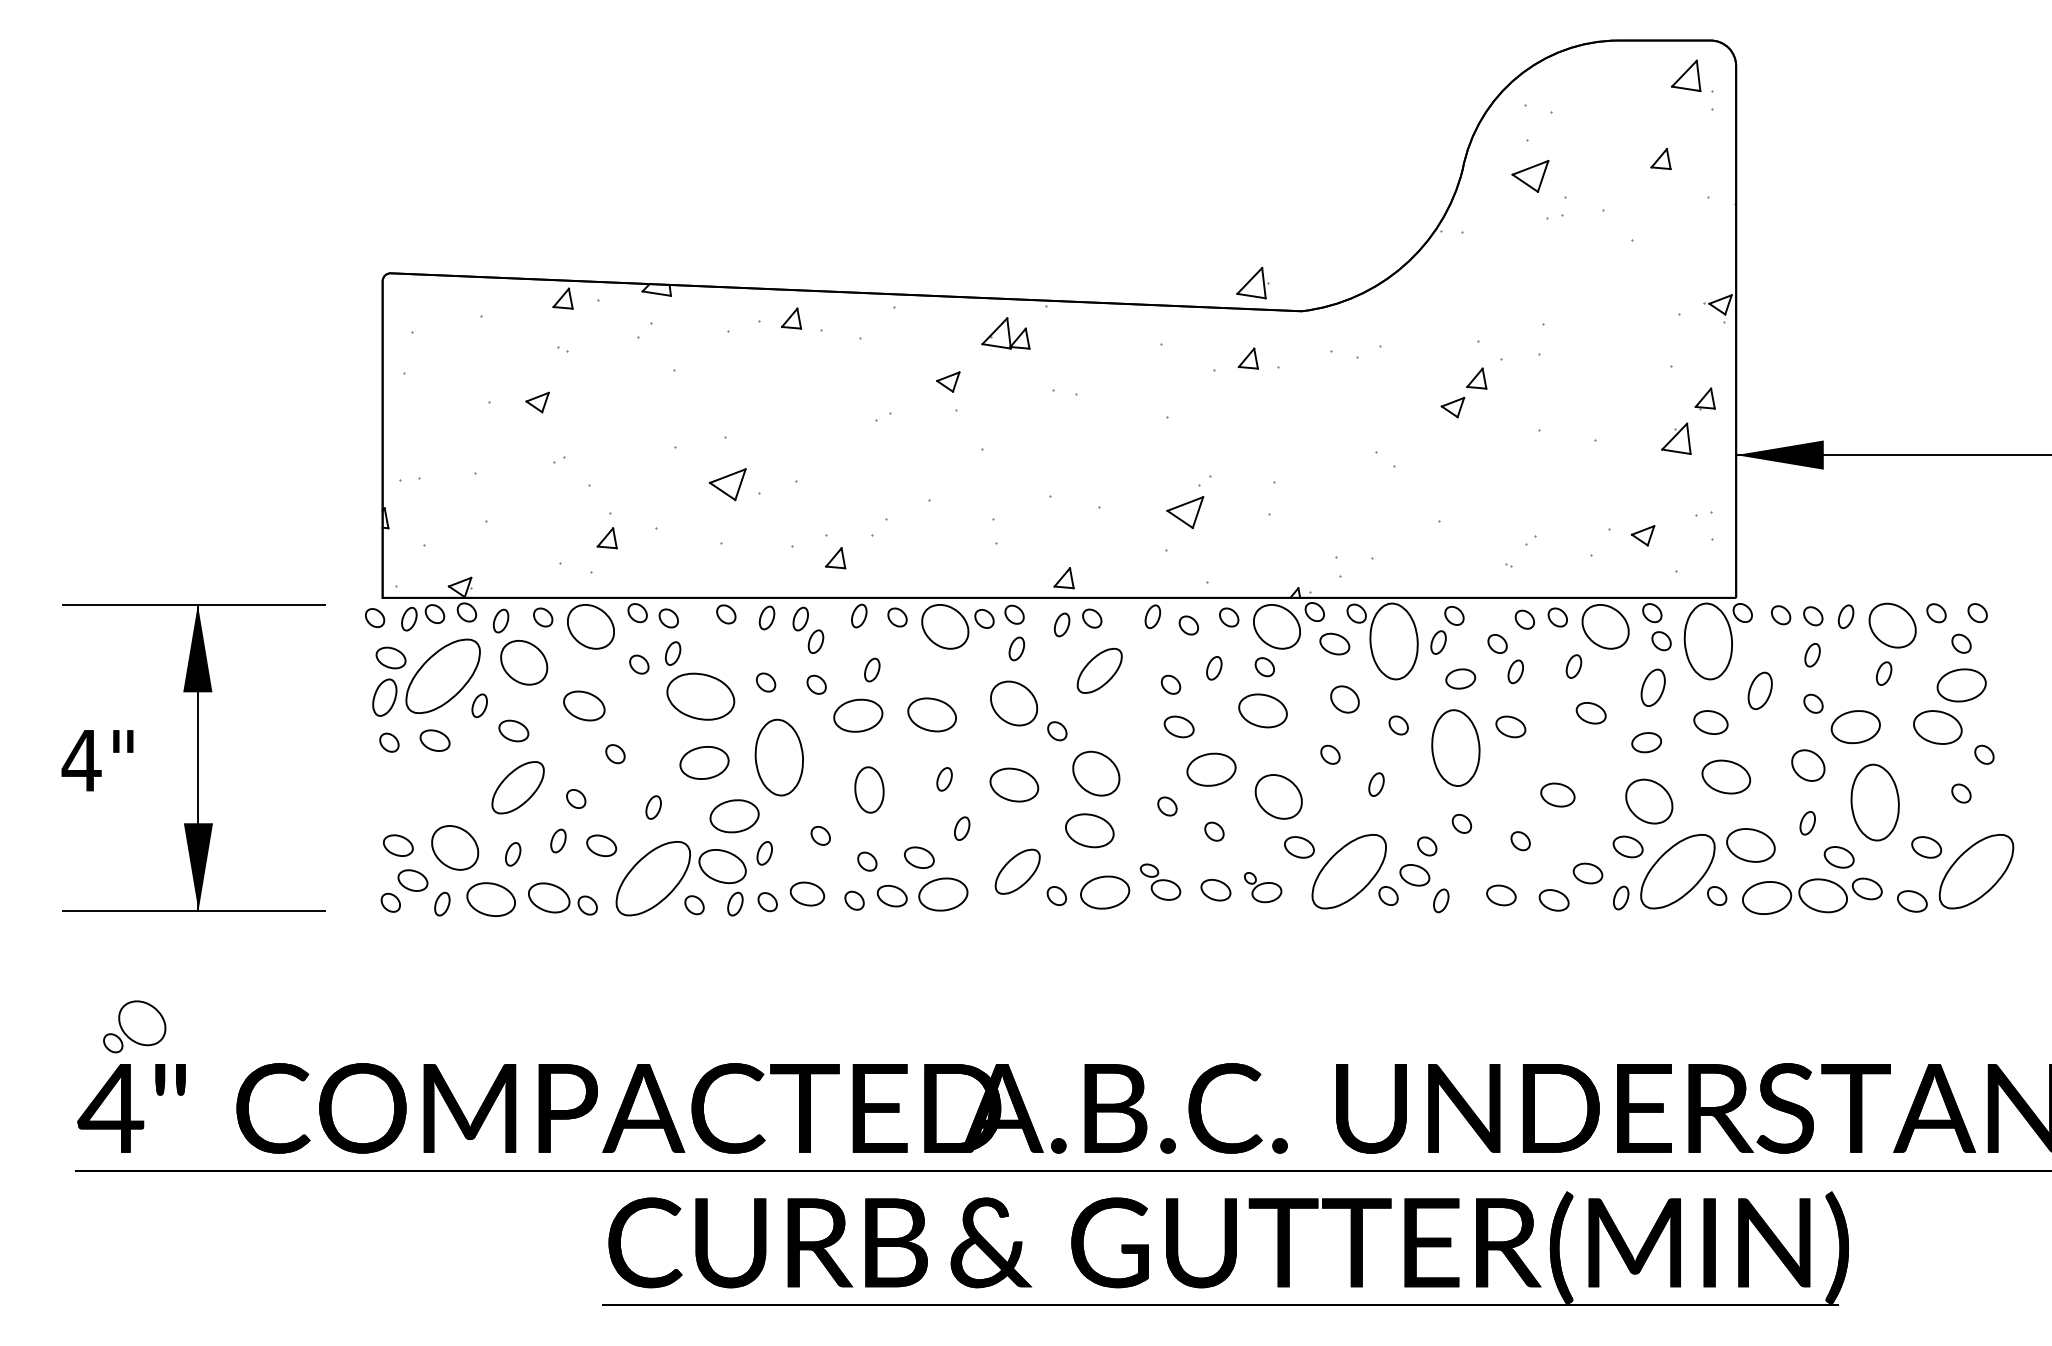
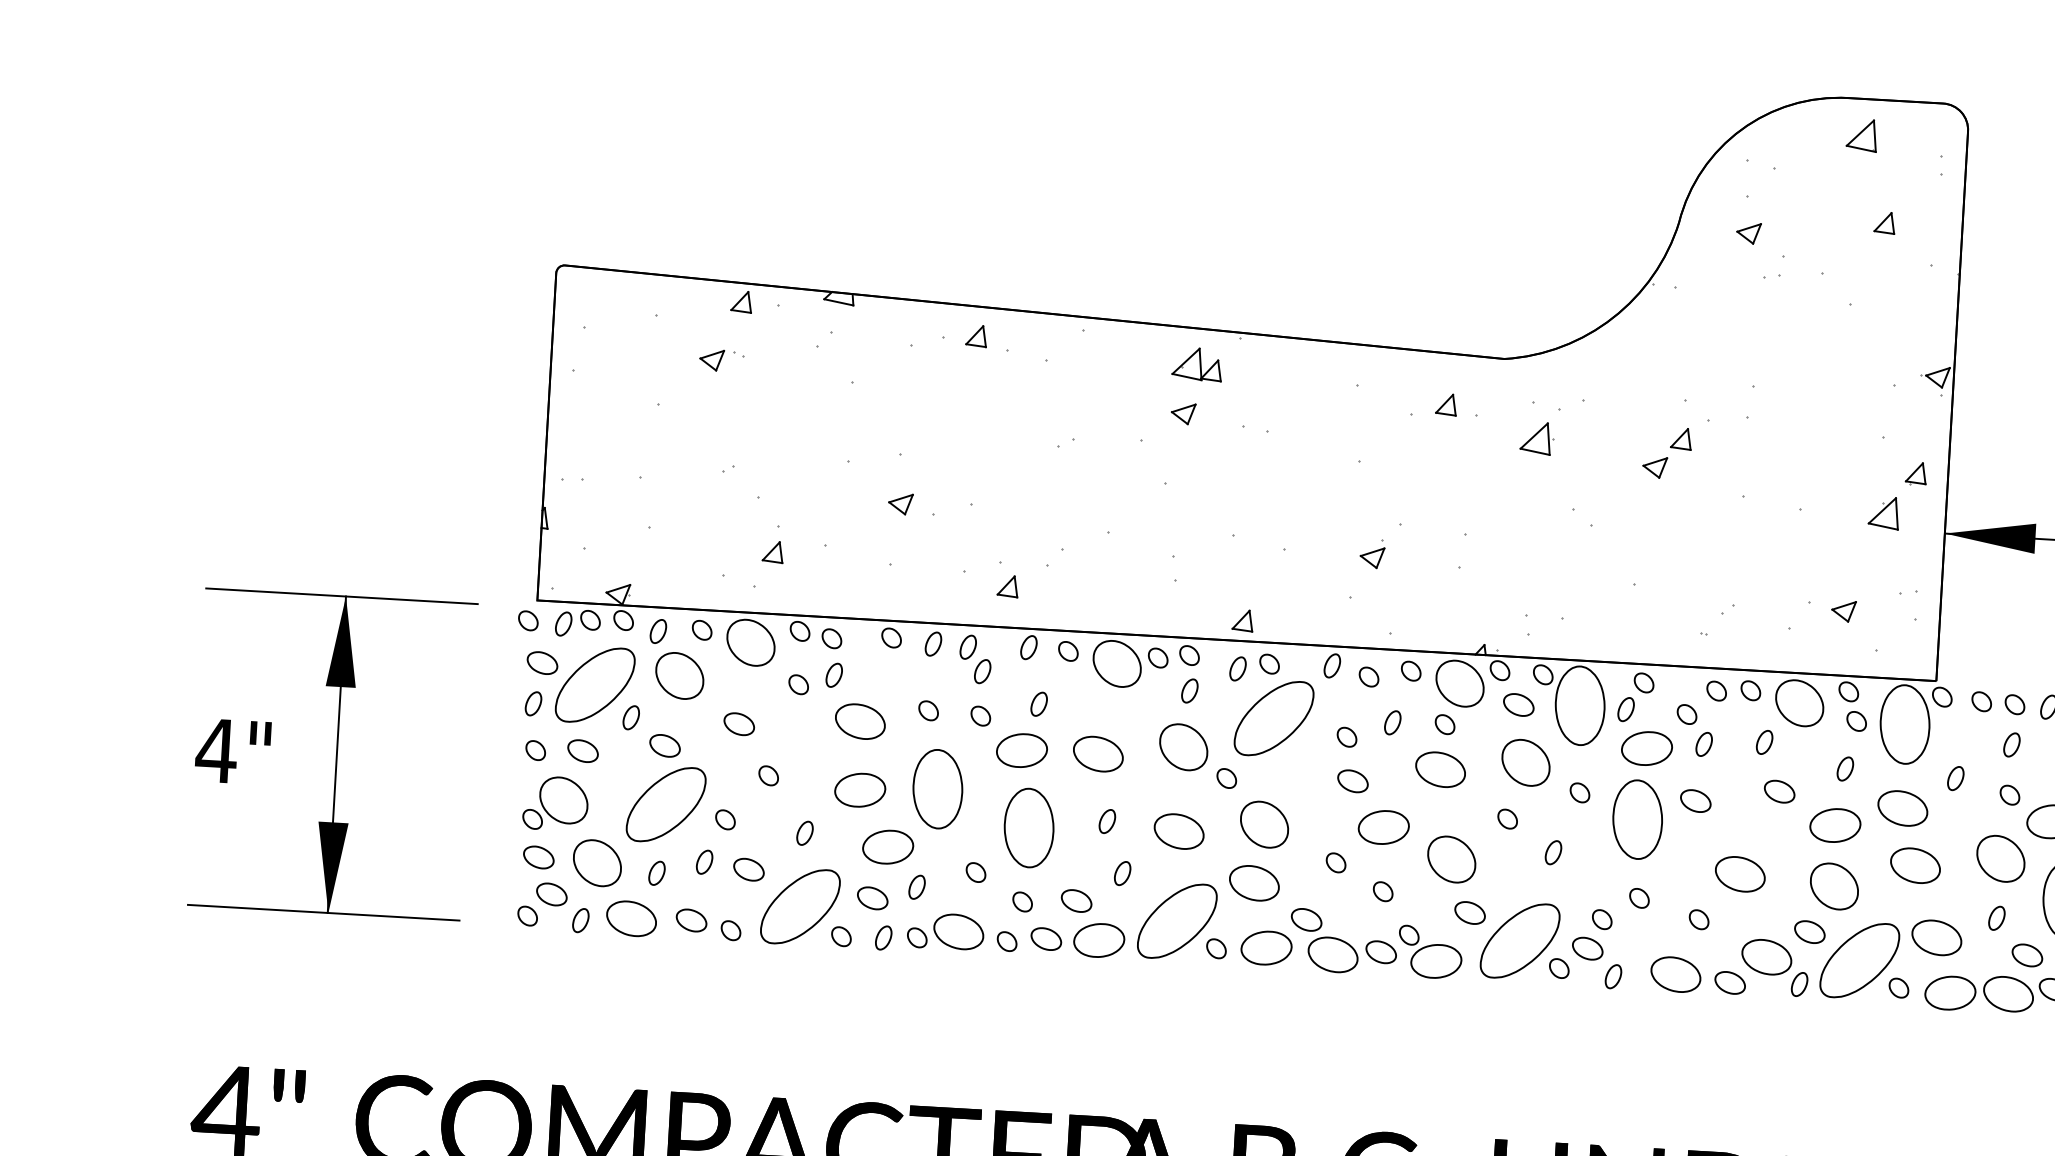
part: (1686, 75) -> (1862, 135), moved
part: (1530, 176) -> (1748, 233), size x0.62
part: (1252, 283) -> (1536, 438), moved
part: (948, 381) -> (1183, 413), moved
part: (537, 402) -> (711, 360), moved
part: (727, 484) -> (900, 503), size x0.62
part: (1185, 506) -> (1372, 553), size x0.62
part: (1099, 670) -> (1273, 718), size x1.67
part: (1460, 678) -> (1646, 748), size x1.67
part: (1653, 687) -> (1845, 768), size x0.62
part: (1760, 690) -> (1955, 778), size x0.62
part: (700, 696) -> (860, 721), size x0.71
part: (384, 697) -> (533, 703), size x0.62
part: (1344, 699) -> (1525, 762), size x1.67
part: (583, 705) -> (738, 723), size x0.71
part: (1710, 722) -> (1902, 808), size x1.43
part: (1646, 742) -> (1835, 825), size x1.67
part: (1808, 765) -> (2001, 858), size x1.43
part: (517, 787) -> (665, 804), size x1.43
part: (869, 789) -> (1029, 827), size x1.67
part: (1557, 794) -> (1739, 873), size x1.43
part: (722, 866) -> (872, 898), size x0.62
part: (1017, 871) -> (1177, 921), size x1.67
part: (1587, 873) -> (1766, 957), size x1.67
part: (1160, 881) -> (1324, 939), size x1.67
part: (1262, 887) -> (1429, 952), size x1.67
part: (807, 893) -> (958, 931), size x1.43
part: (1501, 895) -> (1676, 974), size x1.67
part: (548, 897) -> (690, 920), size x0.71
part: (134, 1026) -> (555, 803), moved

